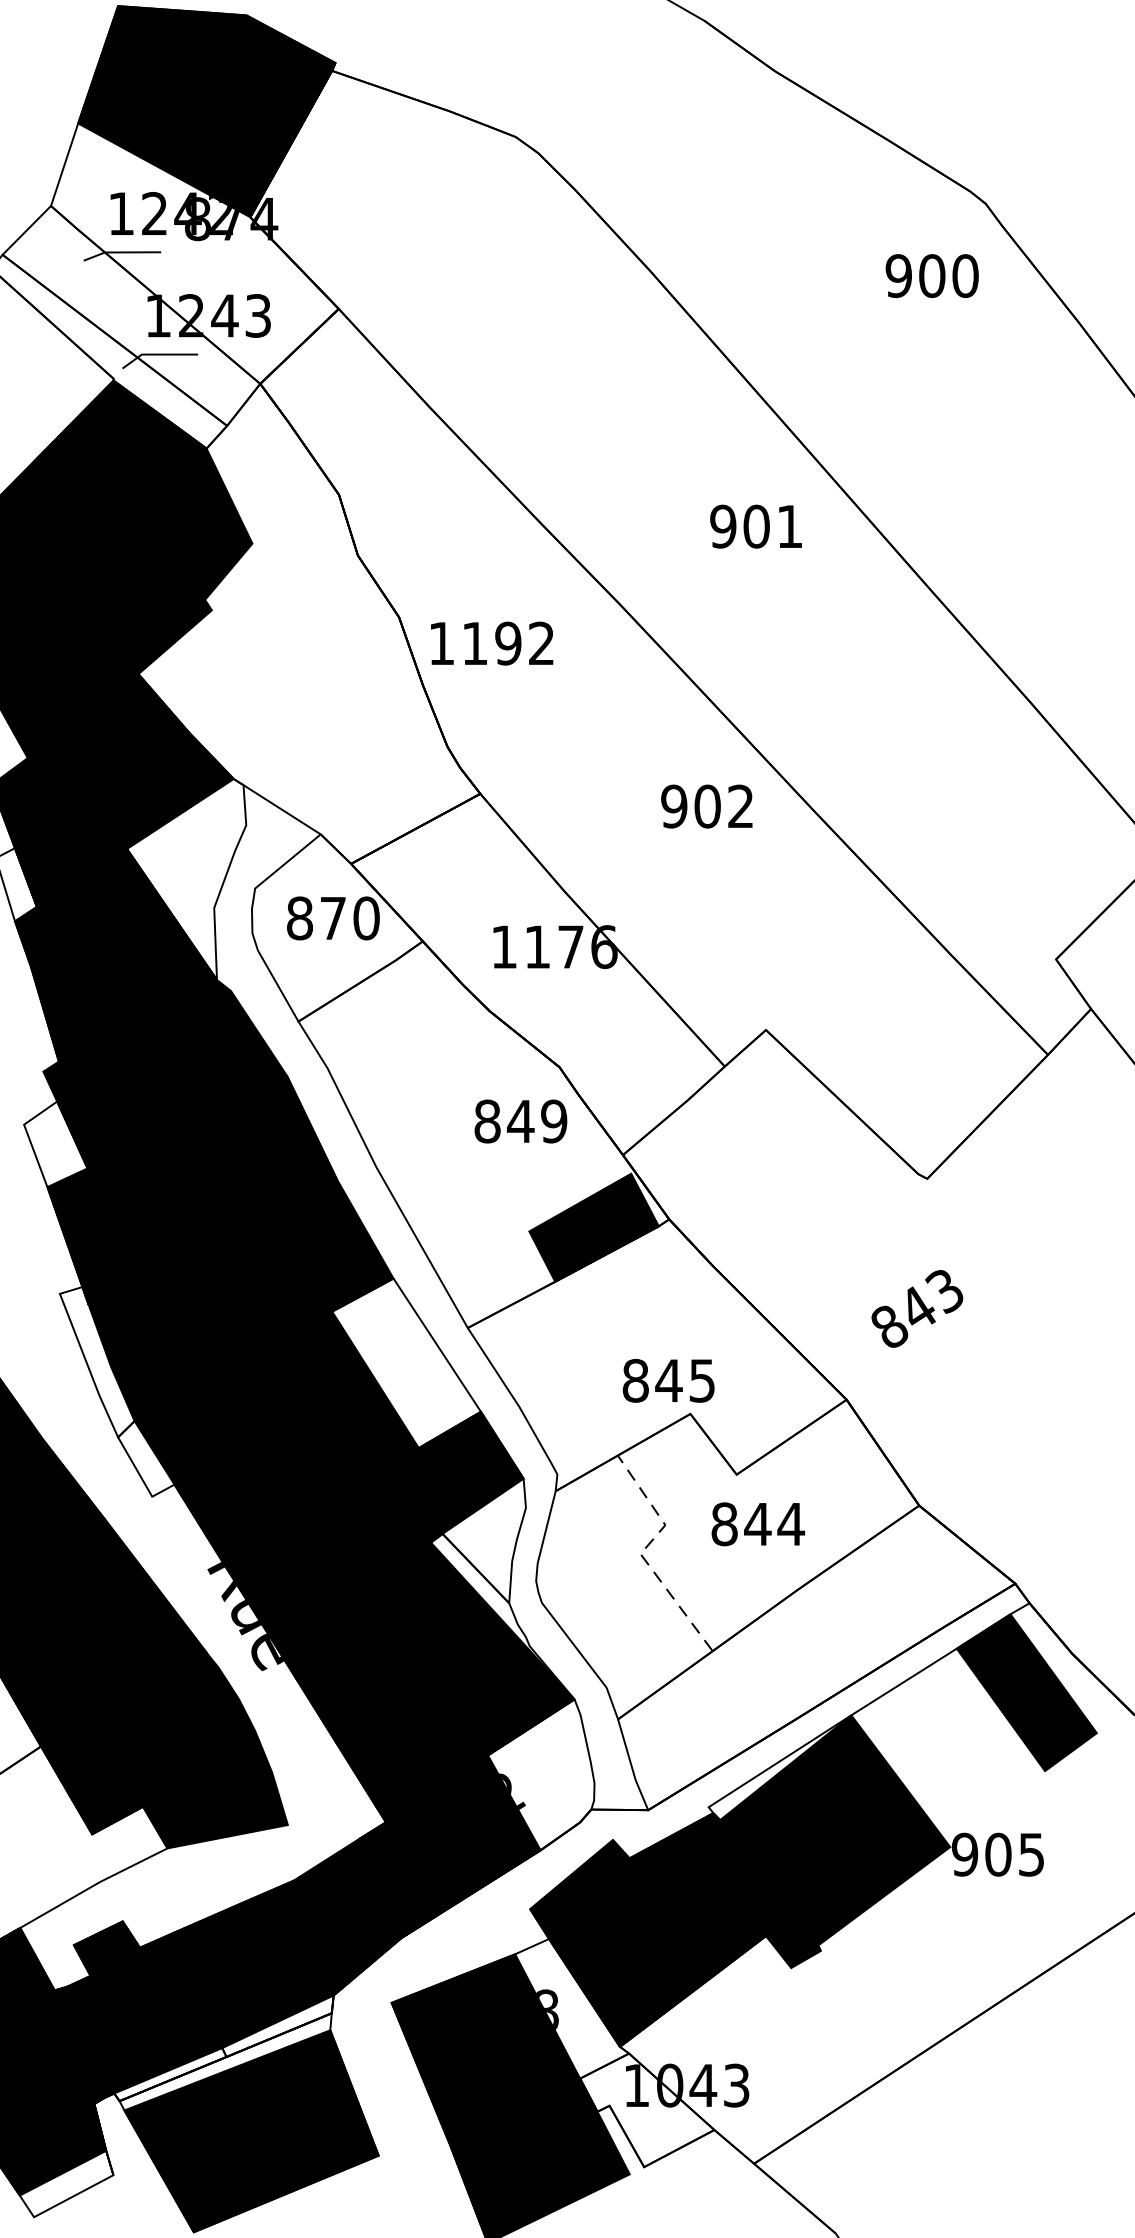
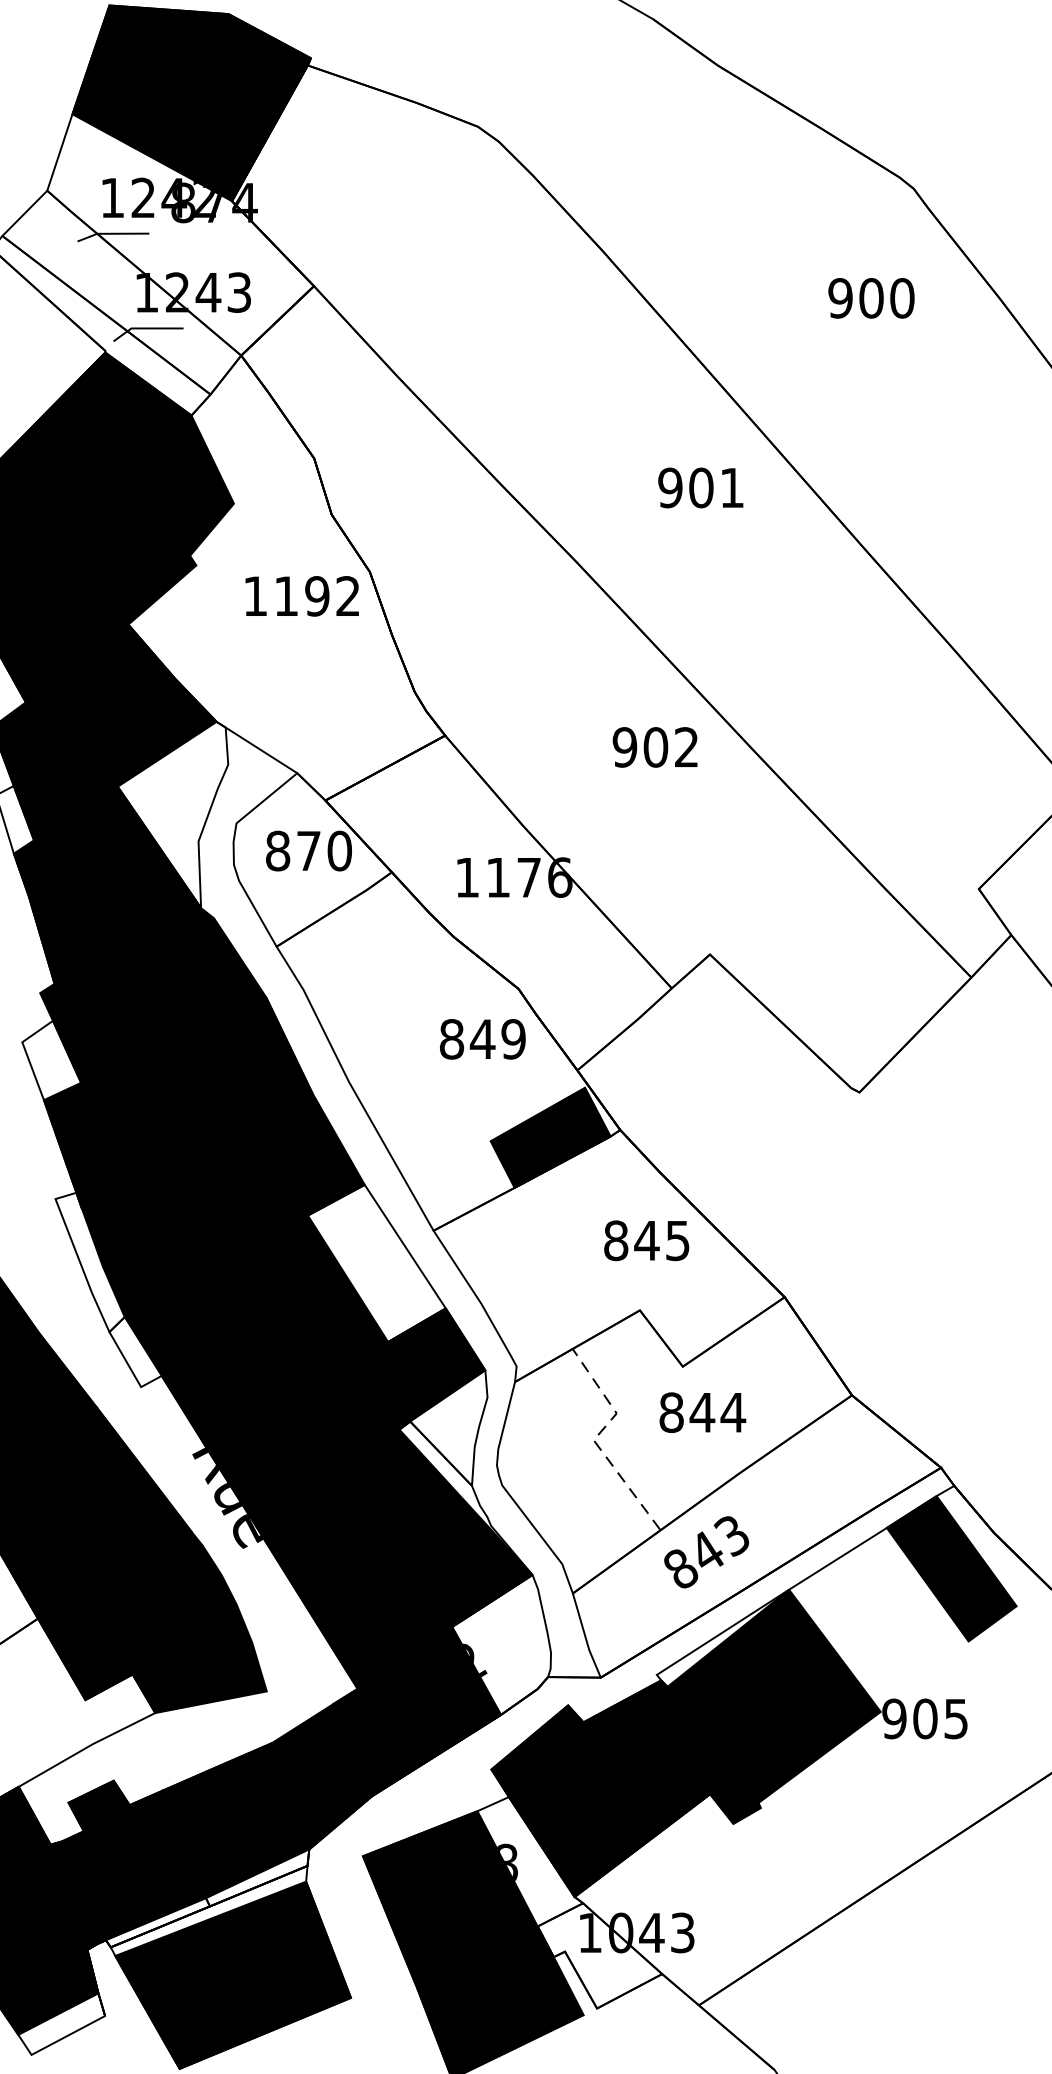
text: (931, 275) -> (870, 297), moved
text: (492, 643) -> (302, 596), moved
text: (917, 1308) -> (706, 1551), moved
text: (668, 1380) -> (646, 1240), moved

